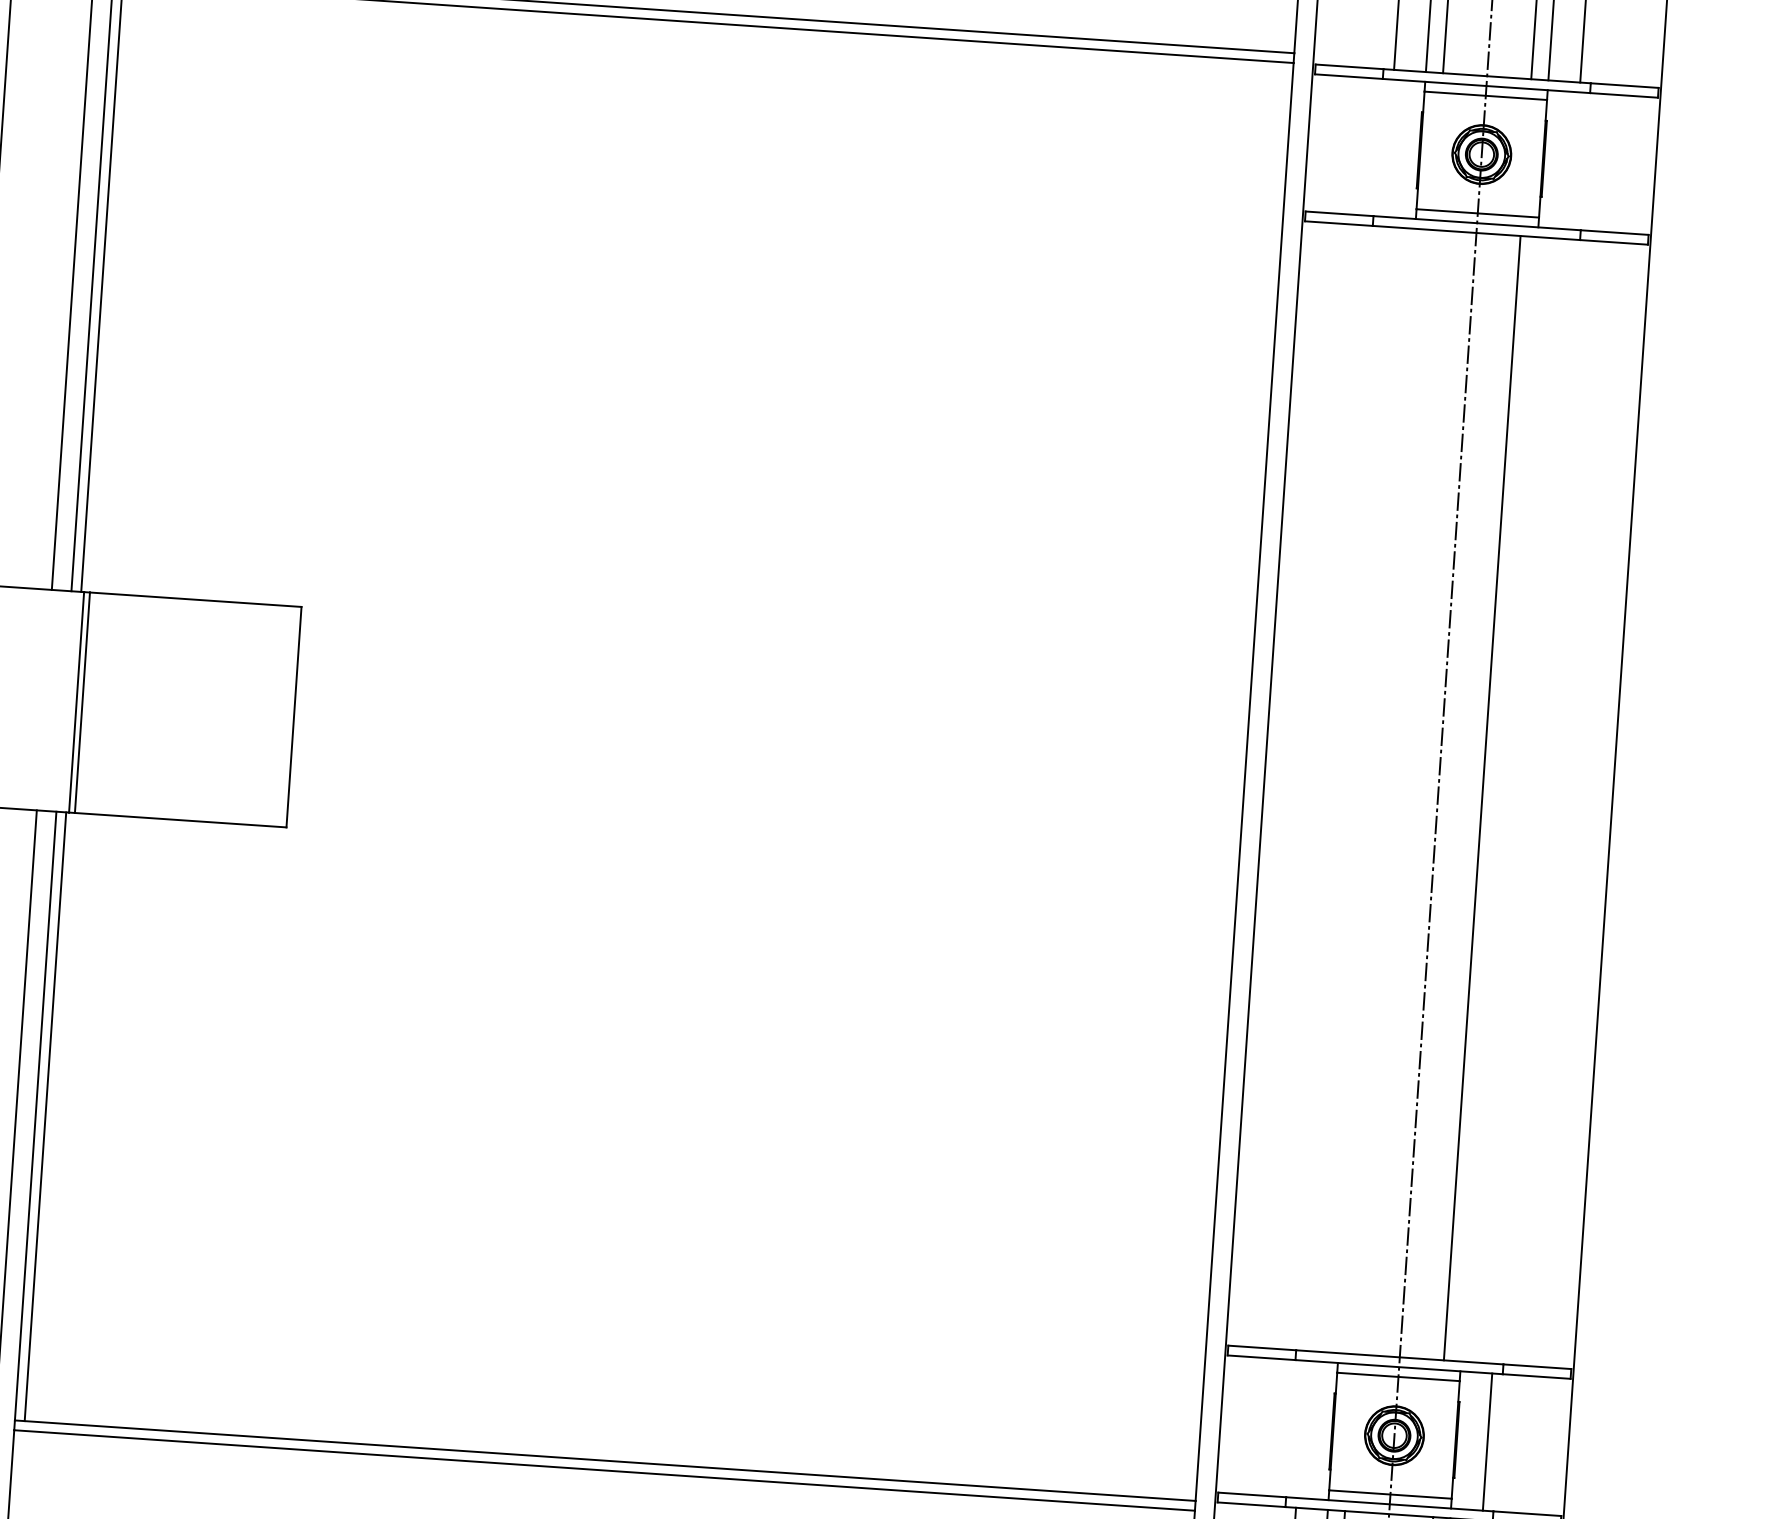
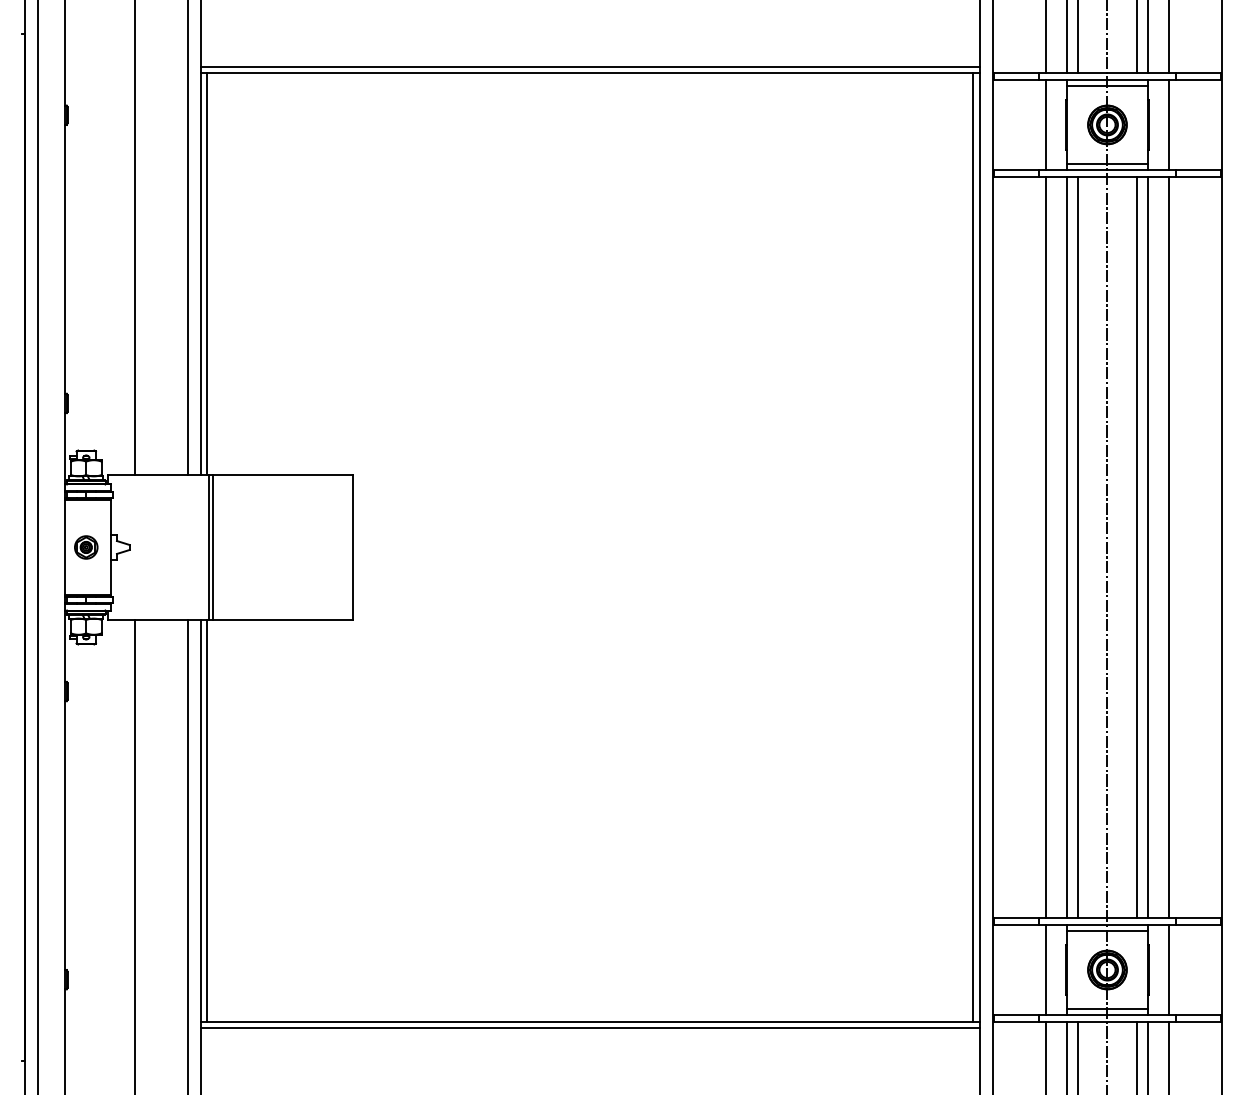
line: (1389, 147) -> (1046, 124), added
line: (1574, 160) -> (1168, 124), added
line: (1235, 781) -> (973, 547), added
line: (1345, 788) -> (1046, 547), added
line: (1377, 791) -> (1067, 547), added
line: (1394, 792) -> (1078, 547), added
line: (1498, 799) -> (1147, 547), added
line: (1530, 801) -> (1168, 547), added
line: (1302, 1428) -> (1046, 969), added

